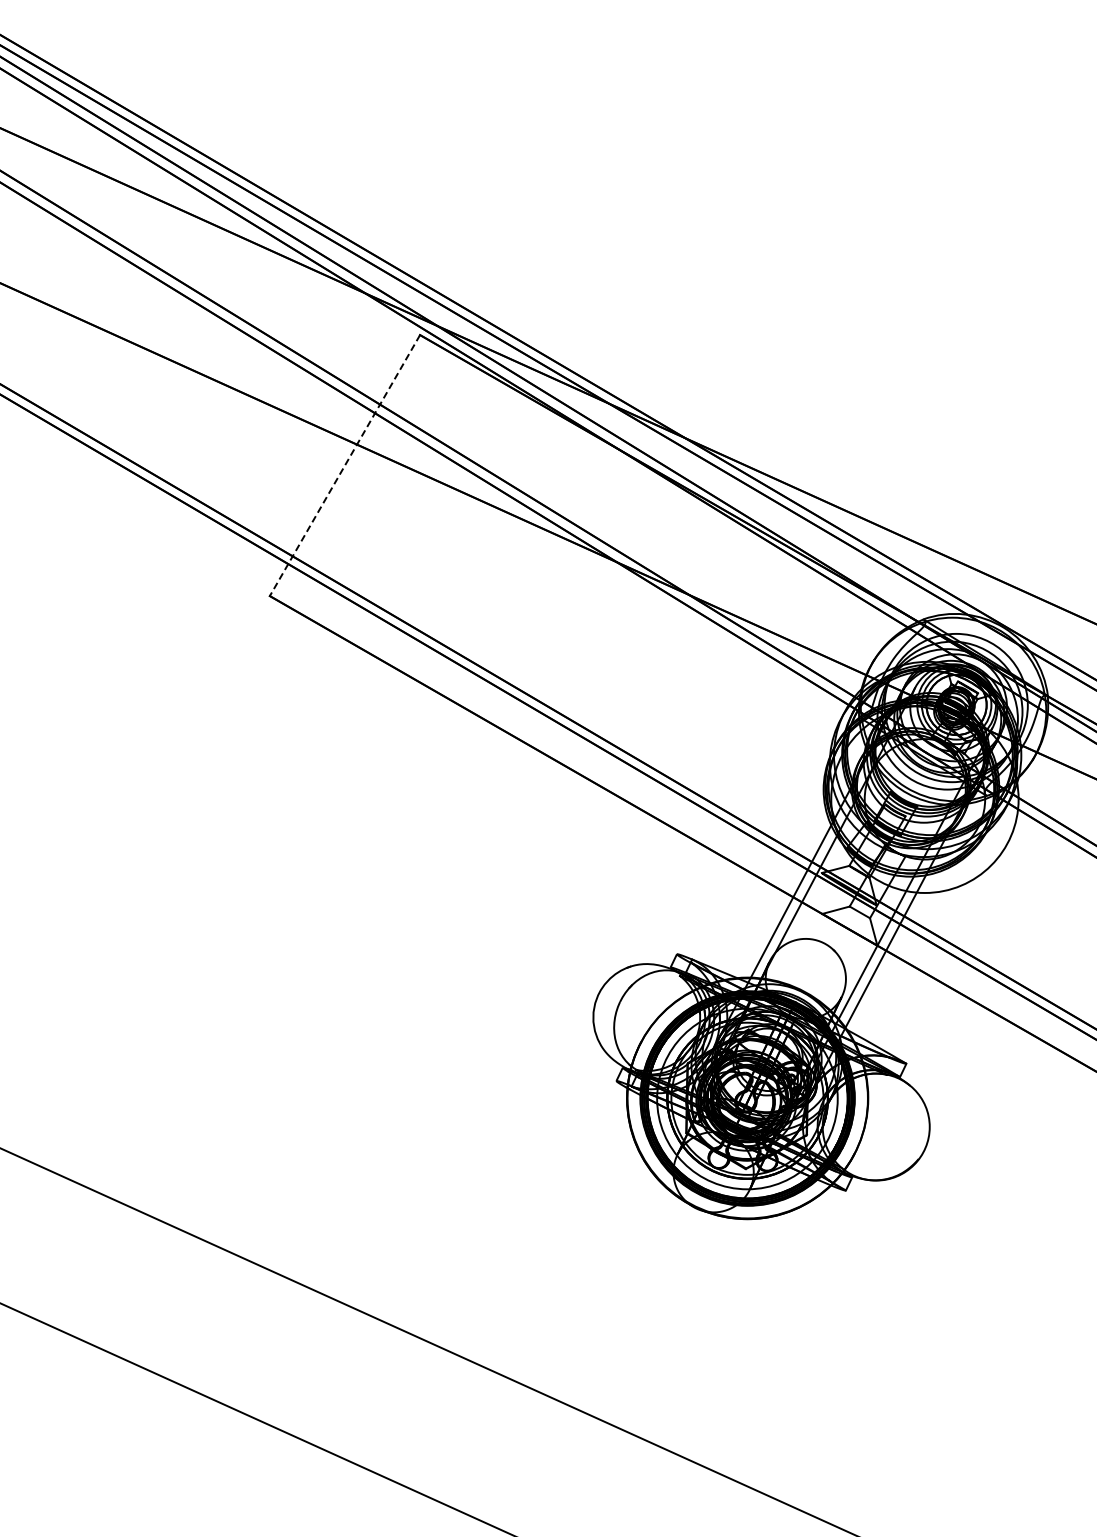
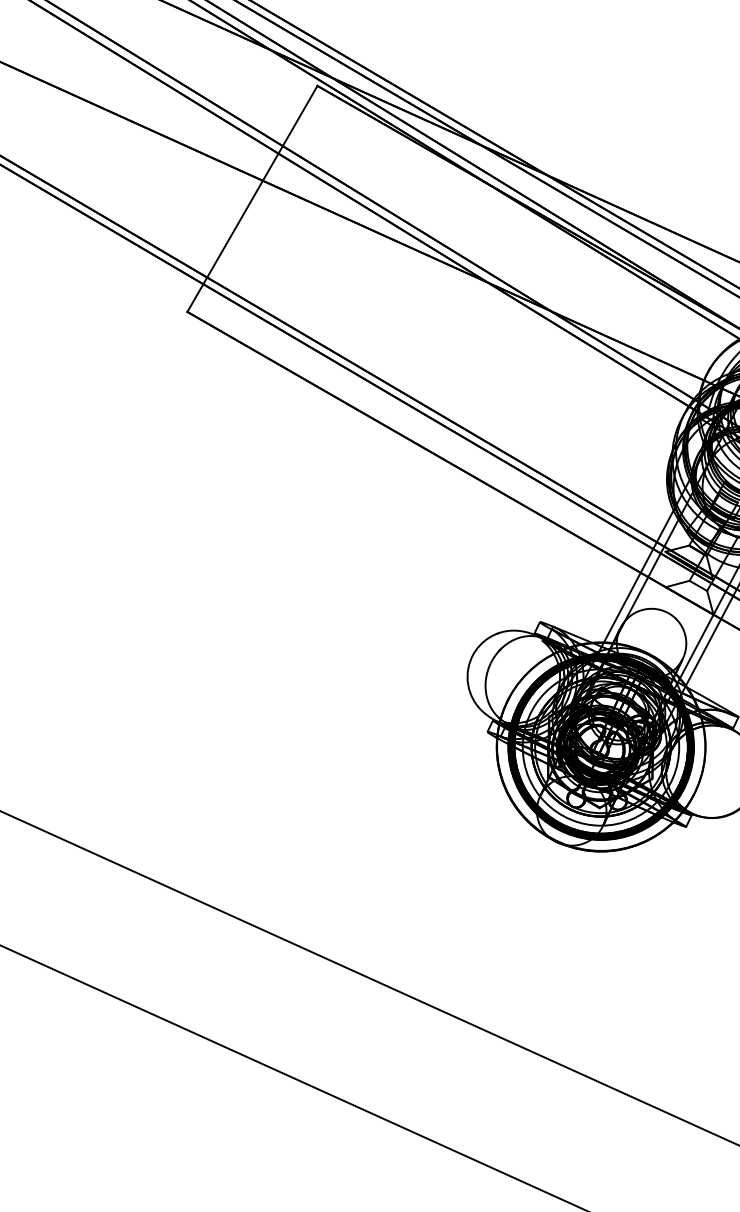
line: (344, 465) -> (252, 198), dashed -> solid

